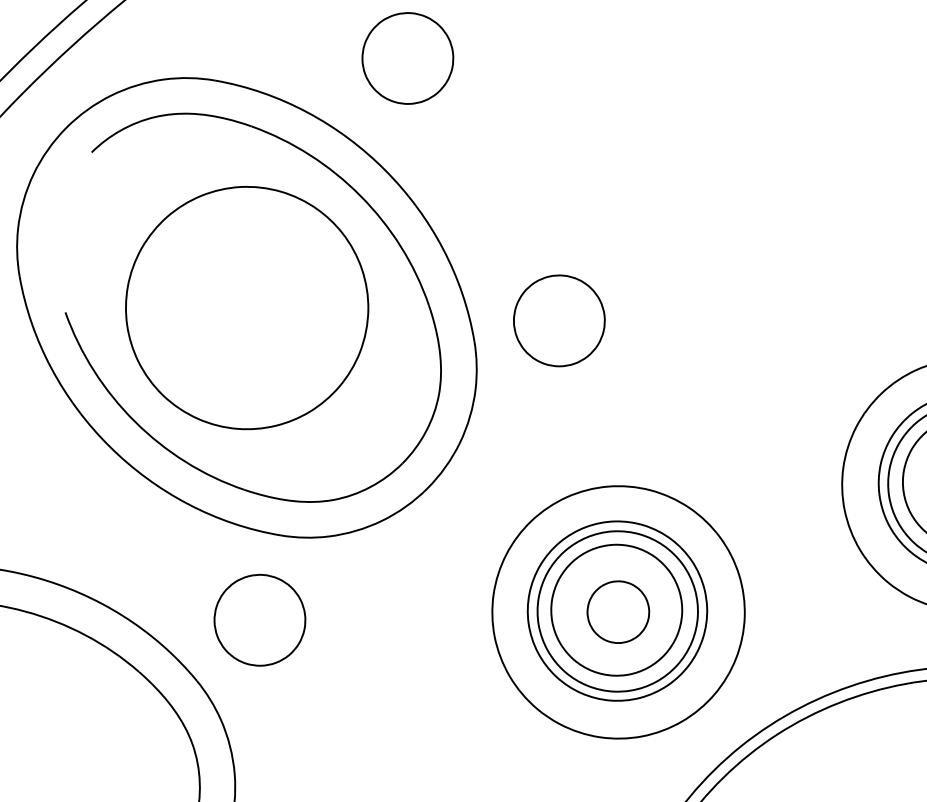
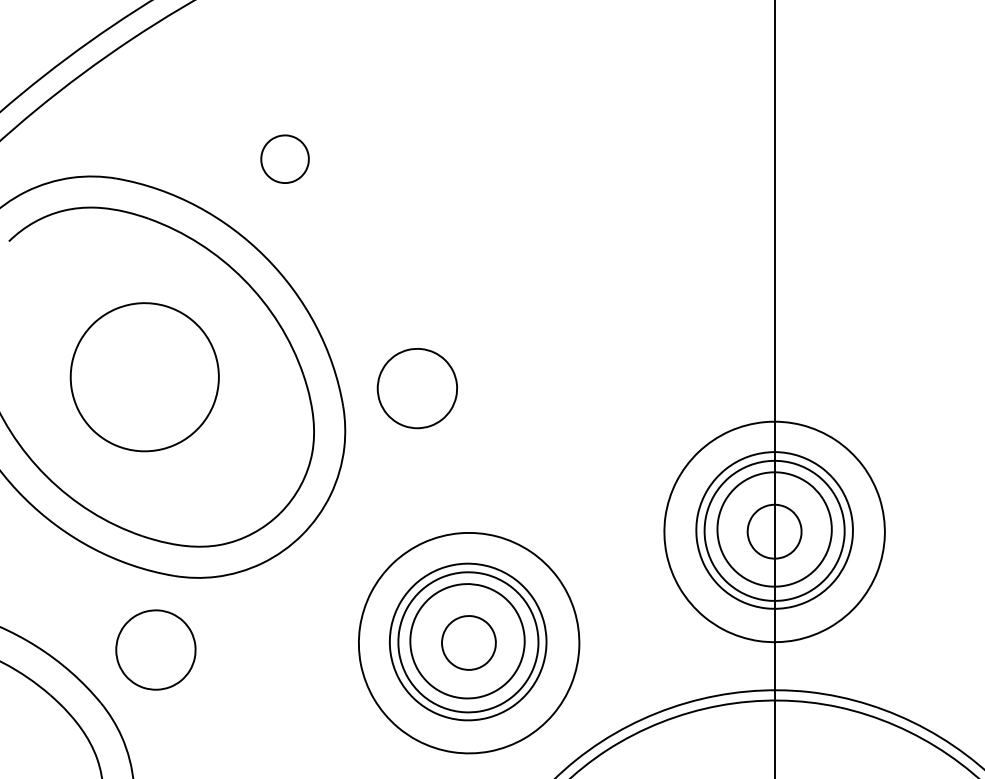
part: (407, 57) -> (284, 158), size x0.6
part: (246, 307) -> (144, 376), size x0.7

